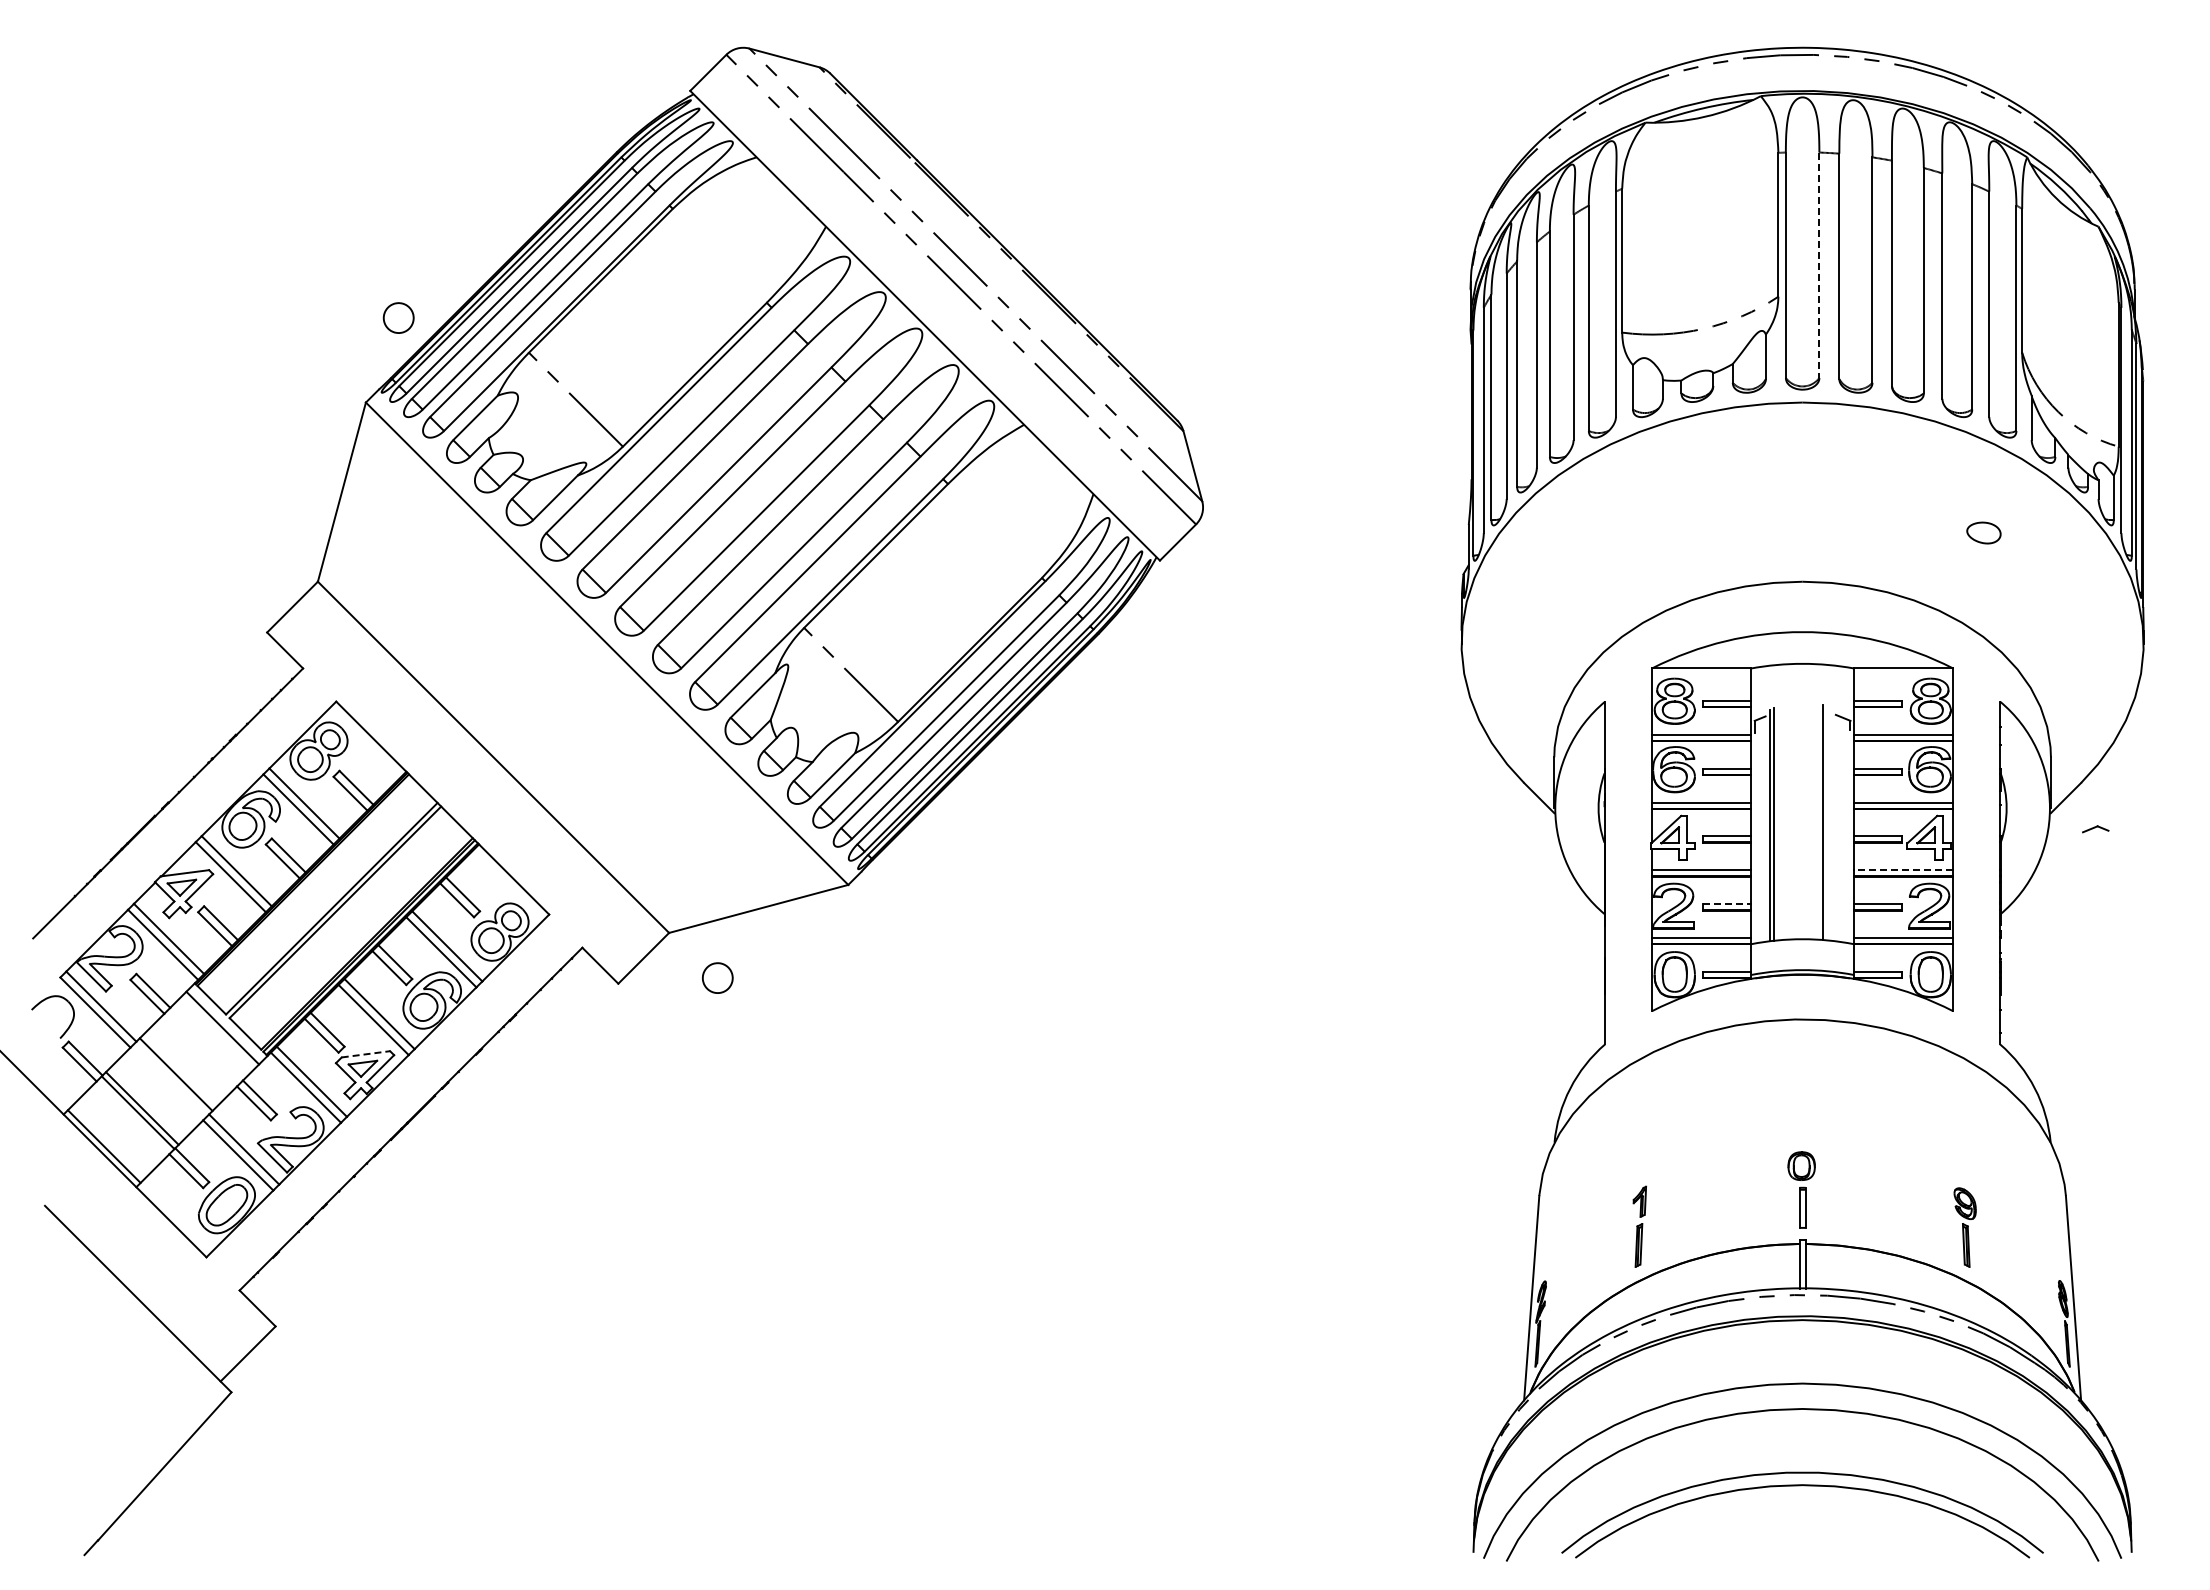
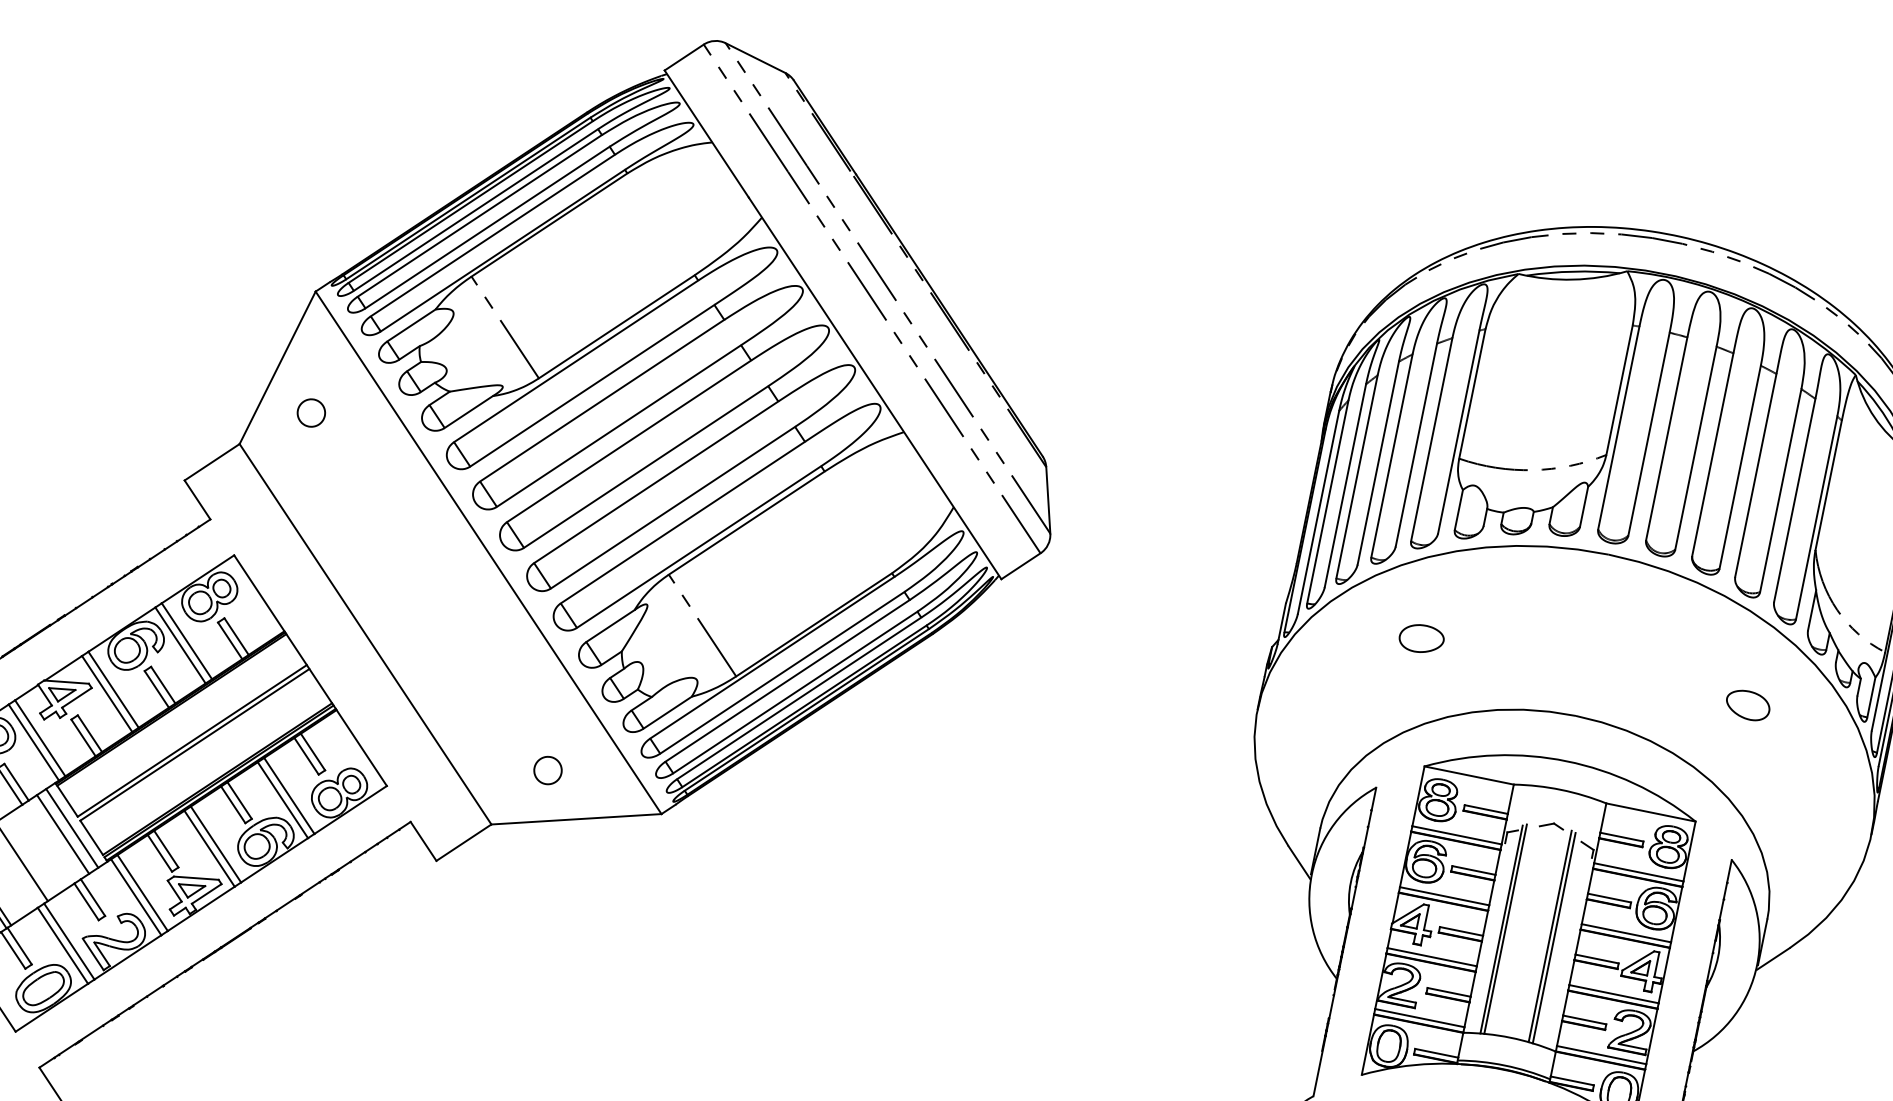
line: (1819, 265) -> (1649, 434), dashed -> solid
part: (398, 317) -> (311, 412), moved
part: (1621, 532) -> (1421, 638), added
part: (1983, 532) -> (1747, 704), size x1.43
line: (1827, 823) -> (1554, 938), added
part: (2095, 829) -> (1551, 826), moved
line: (1903, 870) -> (1613, 994), dashed -> solid
line: (1727, 904) -> (1449, 992), dashed -> solid
part: (717, 977) -> (547, 769), moved
line: (213, 1036) -> (62, 834), added
line: (366, 1054) -> (196, 878), dashed -> solid

